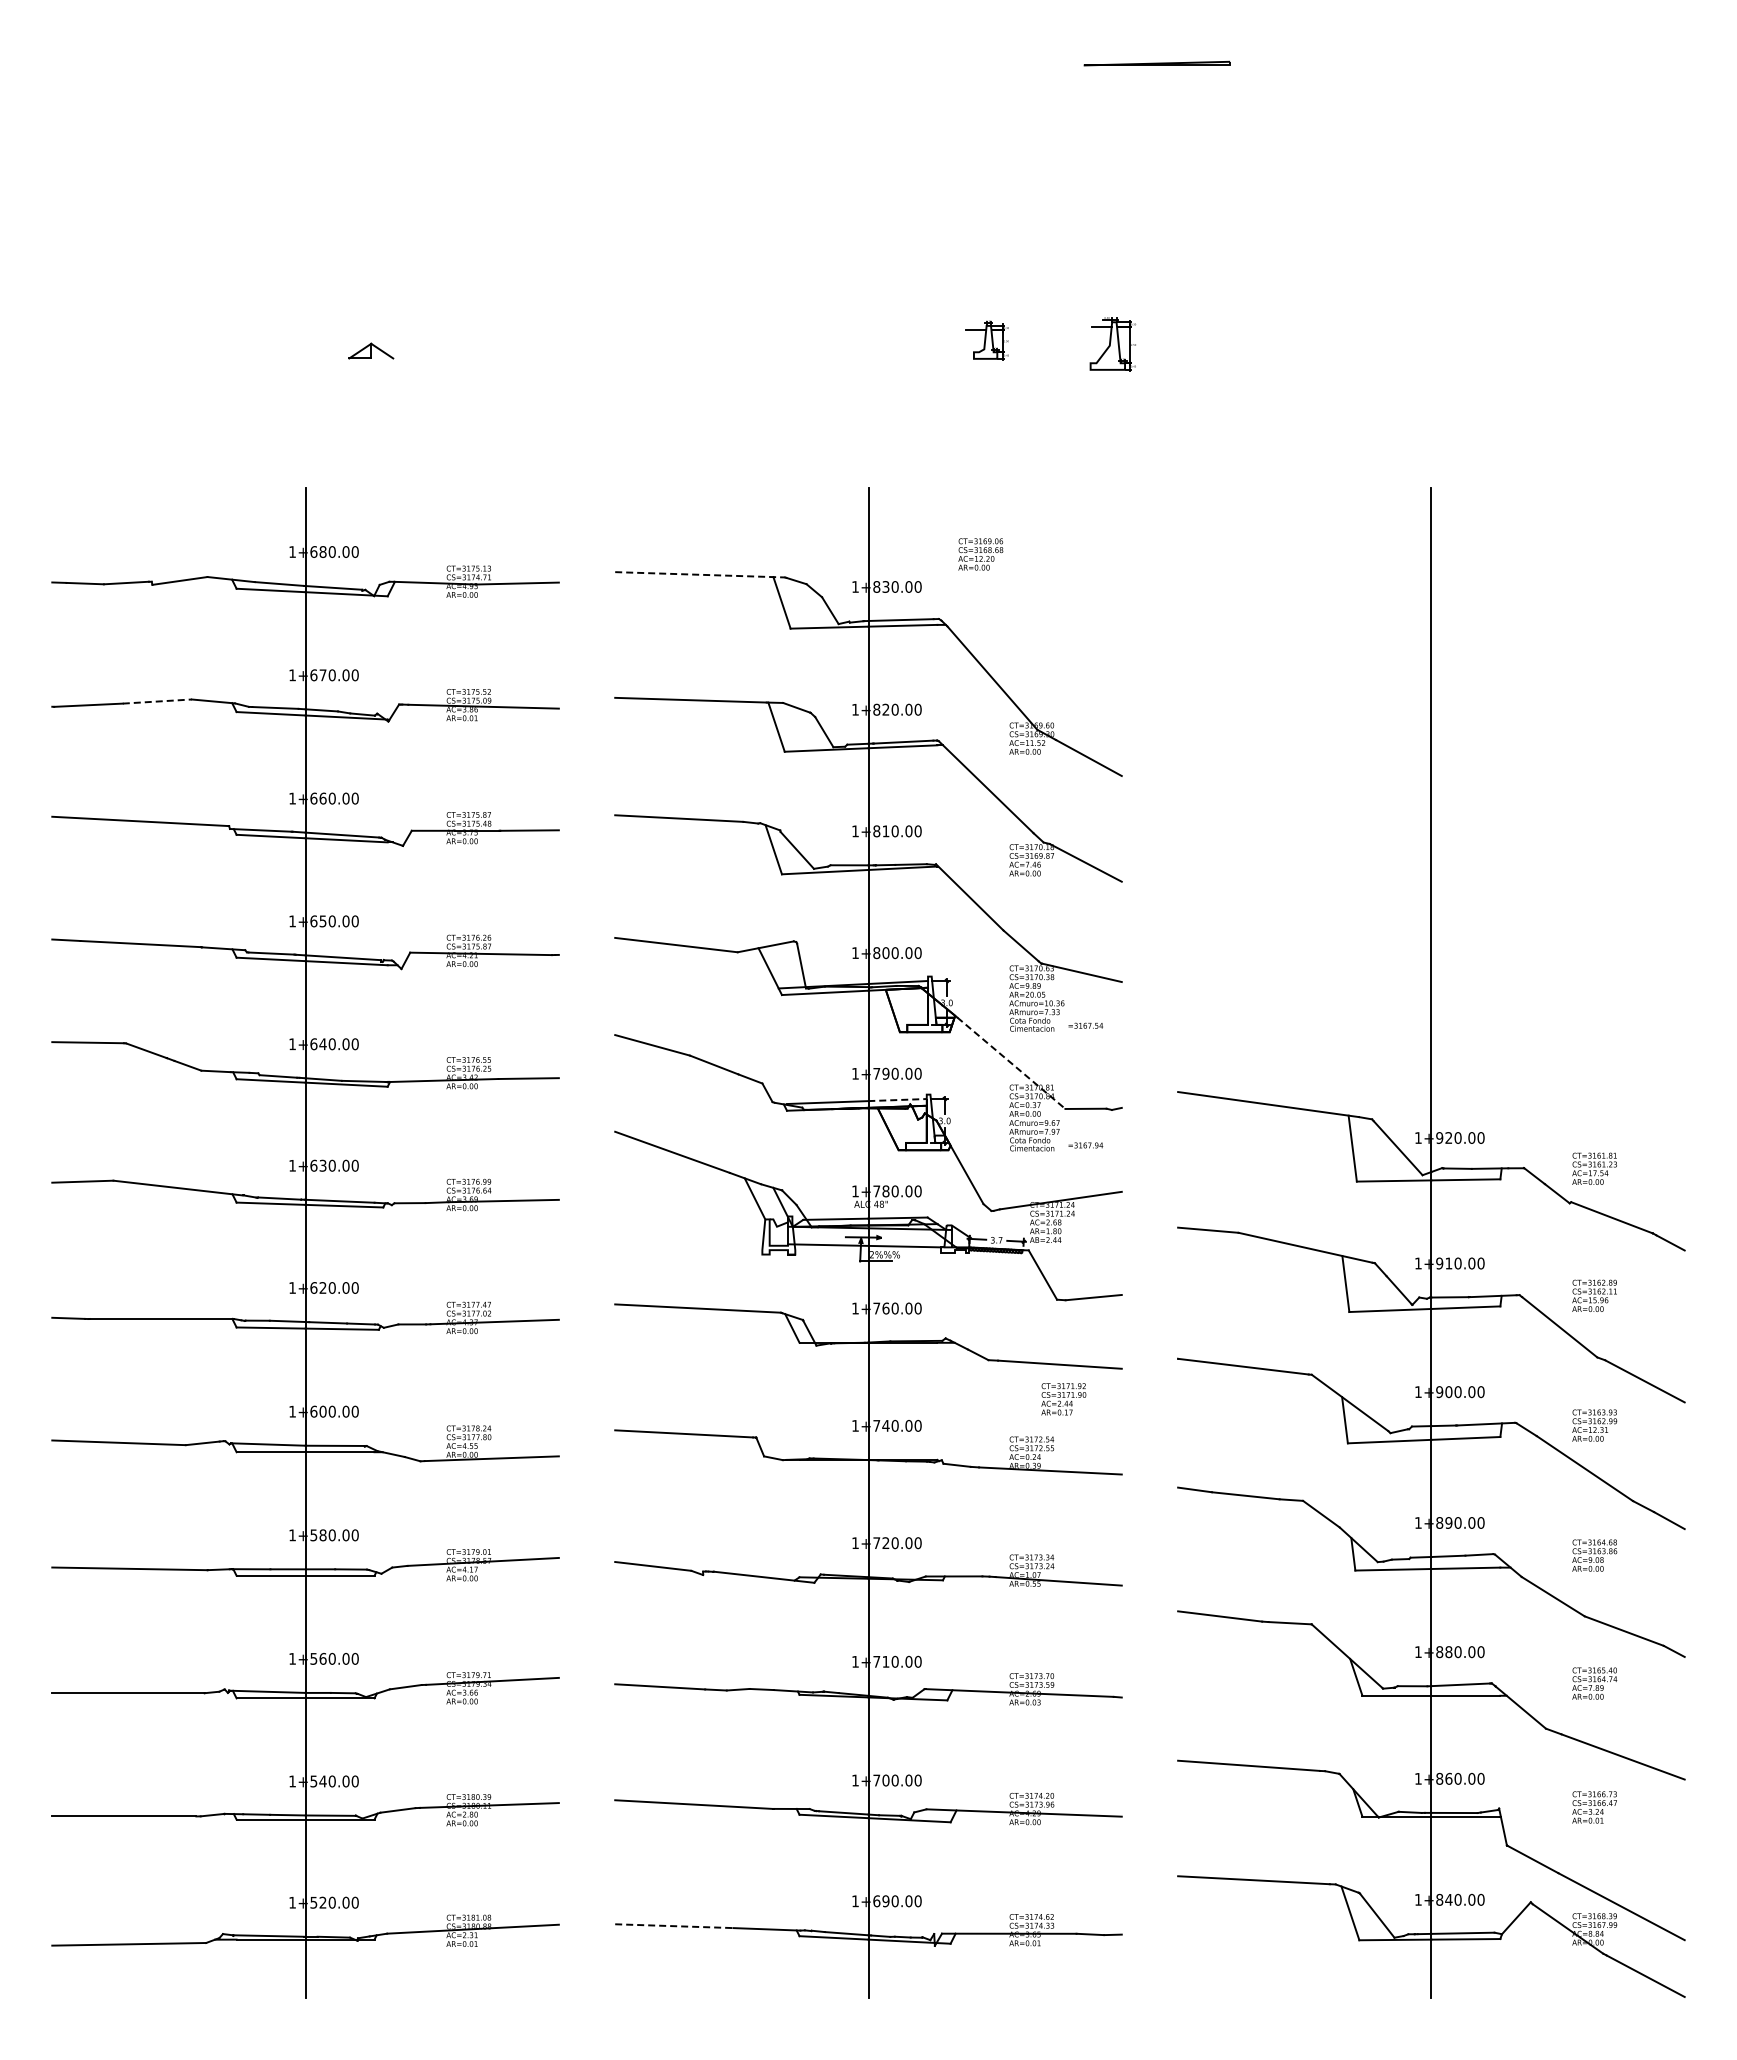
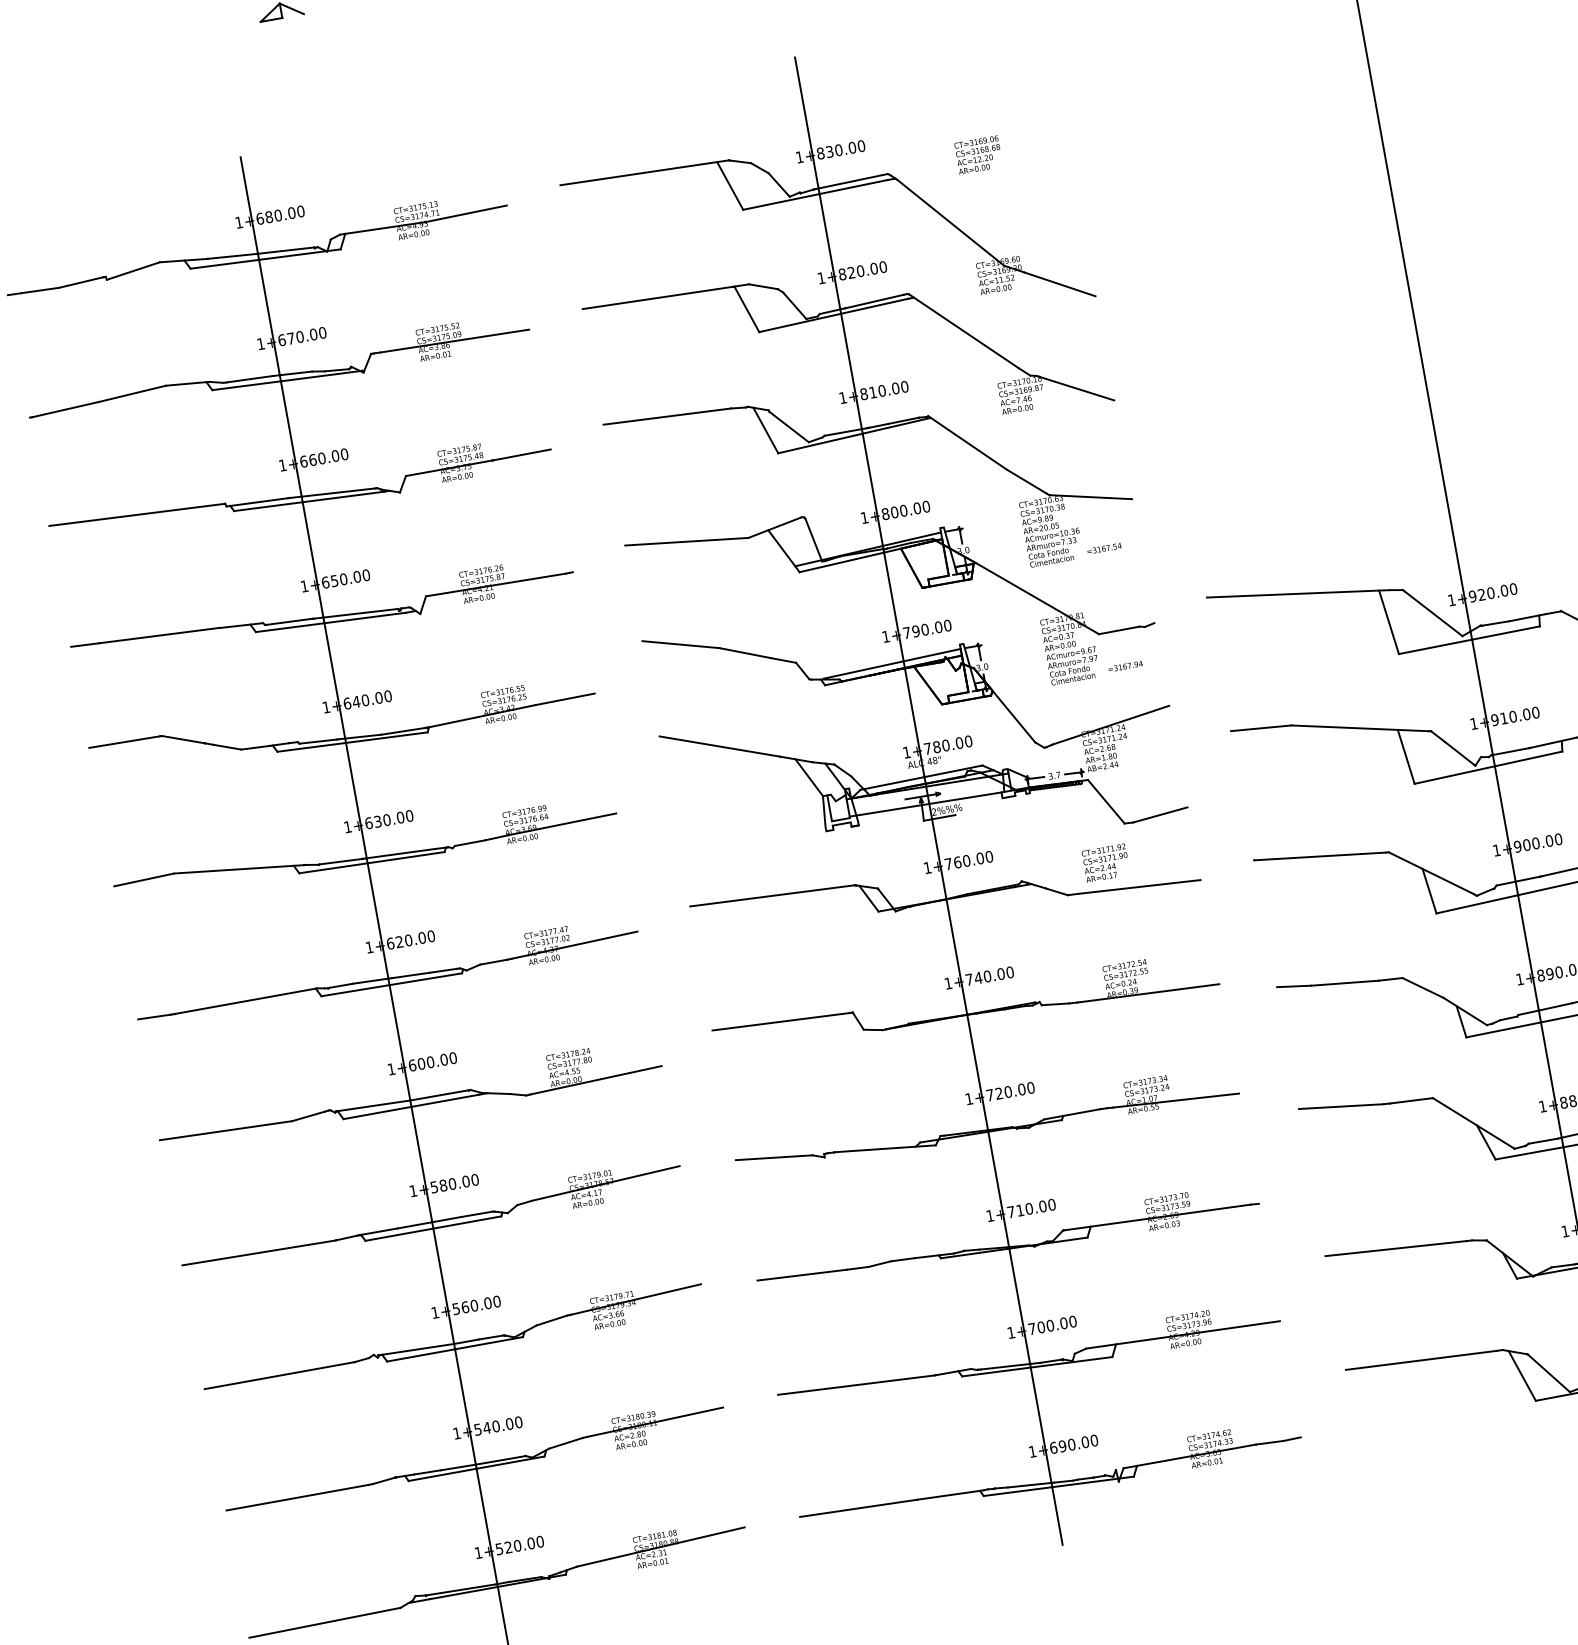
text: (980, 554) -> (978, 155), moved
line: (700, 574) -> (644, 172), dashed -> solid
line: (157, 701) -> (132, 393), dashed -> solid
line: (1011, 1063) -> (1037, 598), dashed -> solid
line: (898, 1100) -> (933, 655), dashed -> solid
text: (1063, 1399) -> (1105, 863), moved
line: (674, 1926) -> (858, 1508), dashed -> solid

